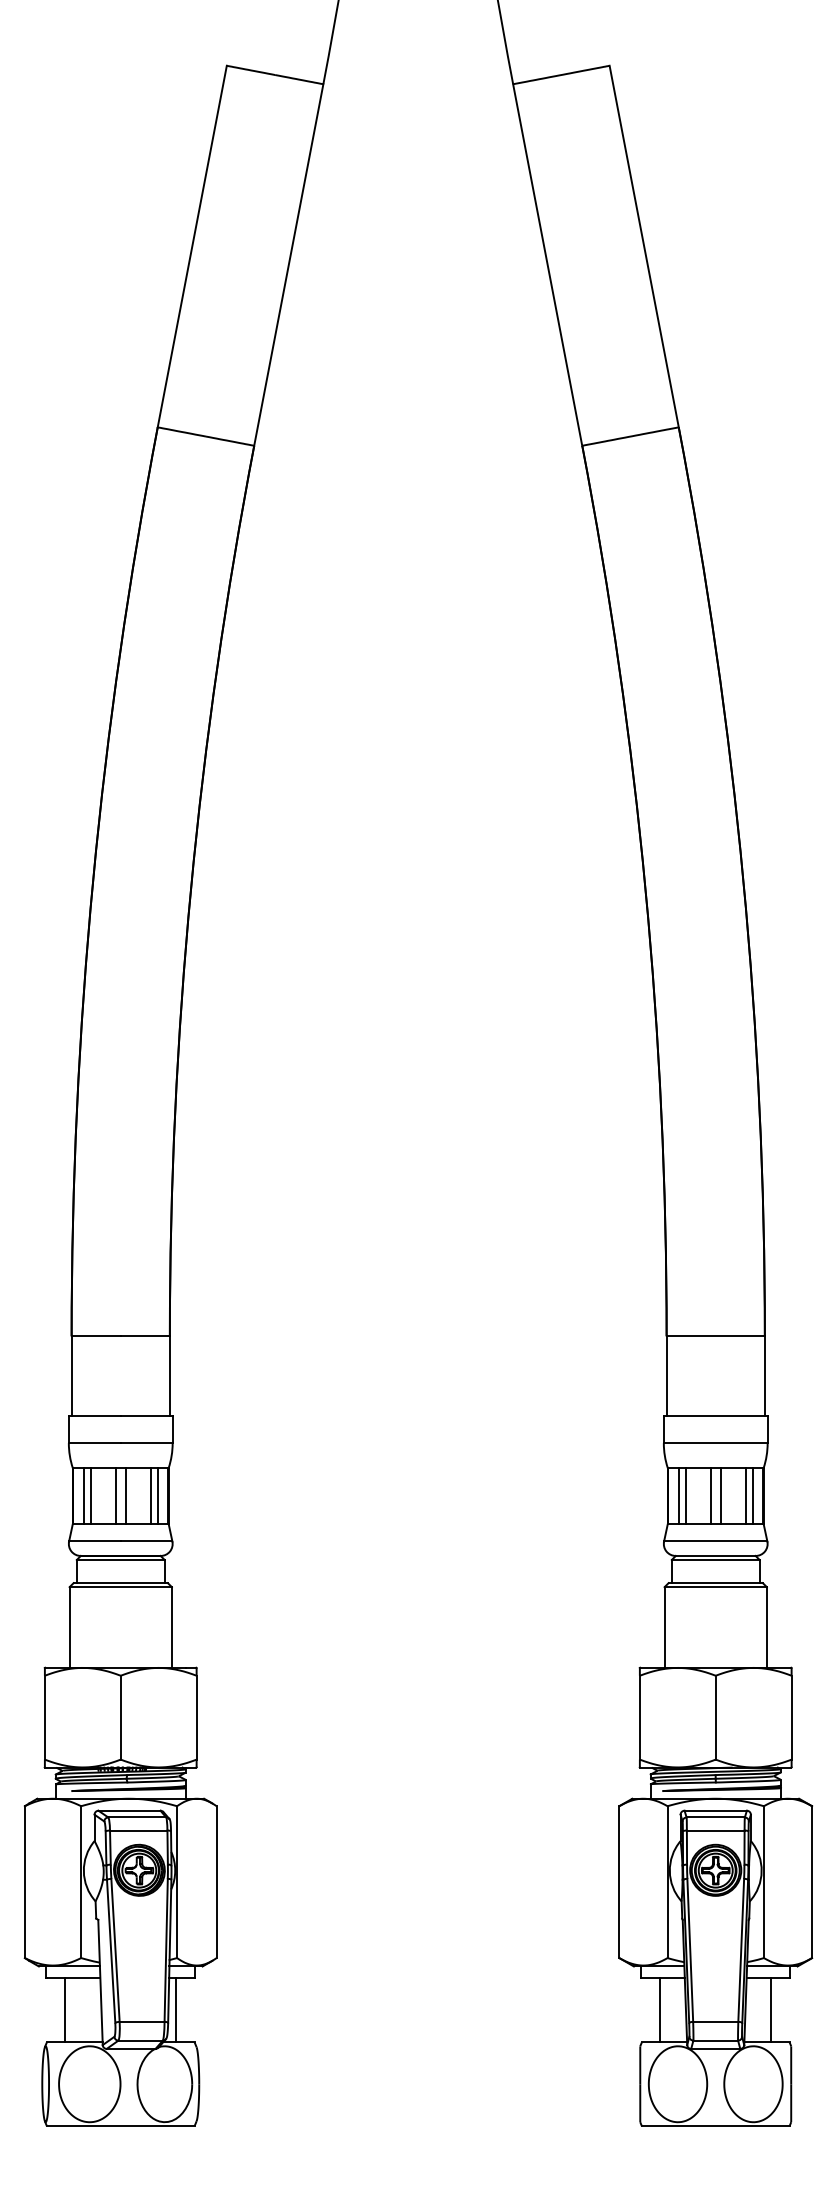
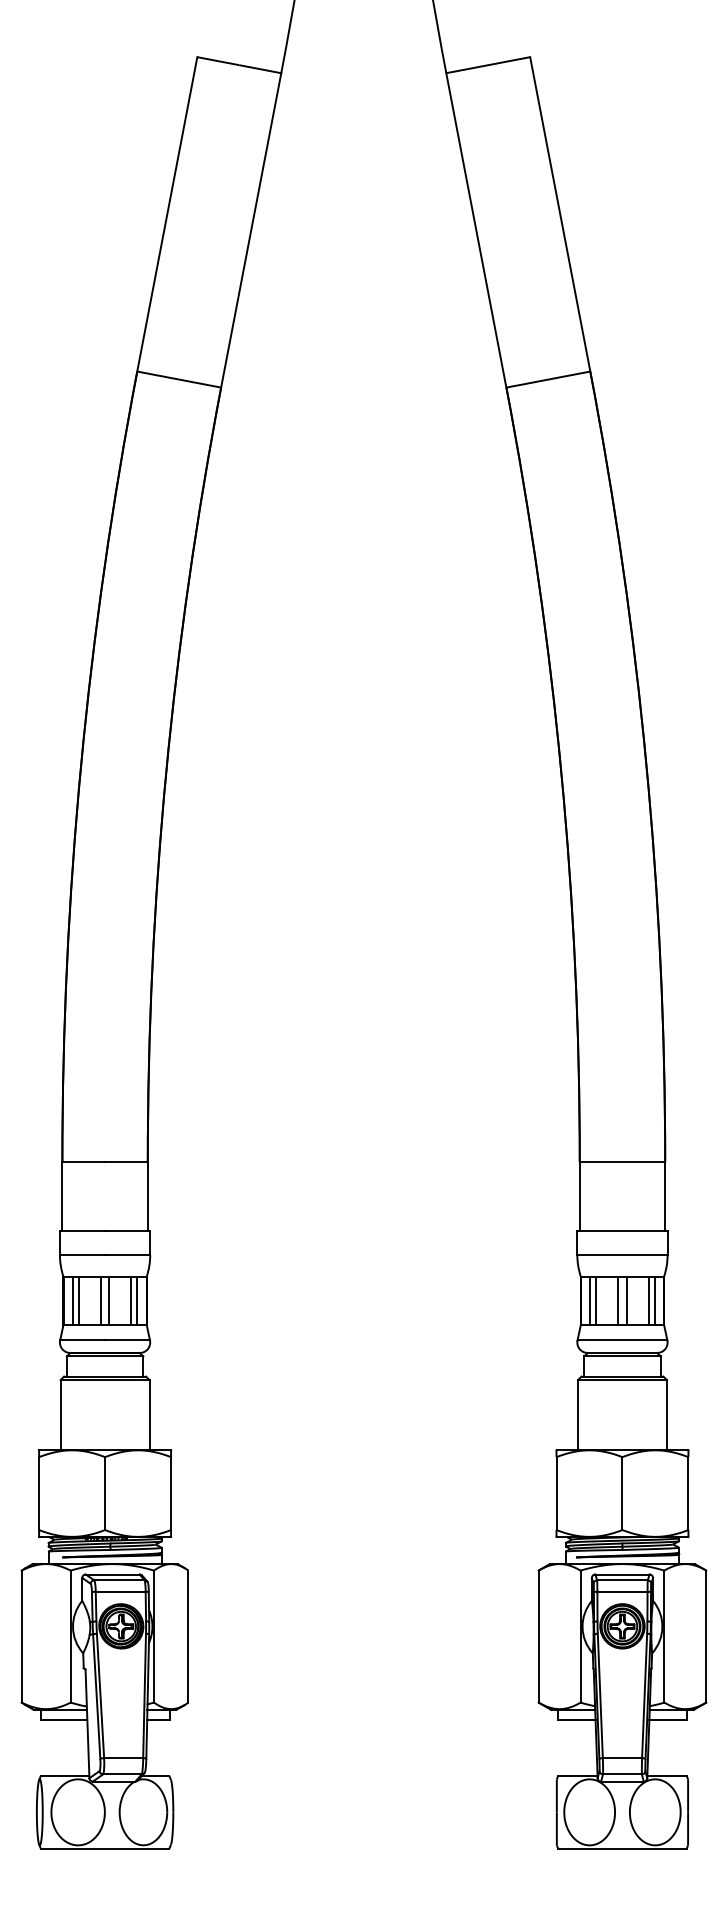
line: (64, 2009) -> (56, 1747), removed
line: (176, 2009) -> (153, 1747), removed
line: (660, 2009) -> (574, 1747), removed
line: (770, 2009) -> (670, 1747), removed

